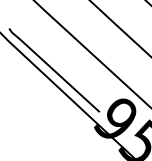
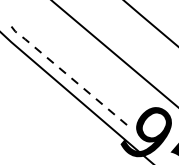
line: (52, 69) -> (66, 74), solid -> dashed

